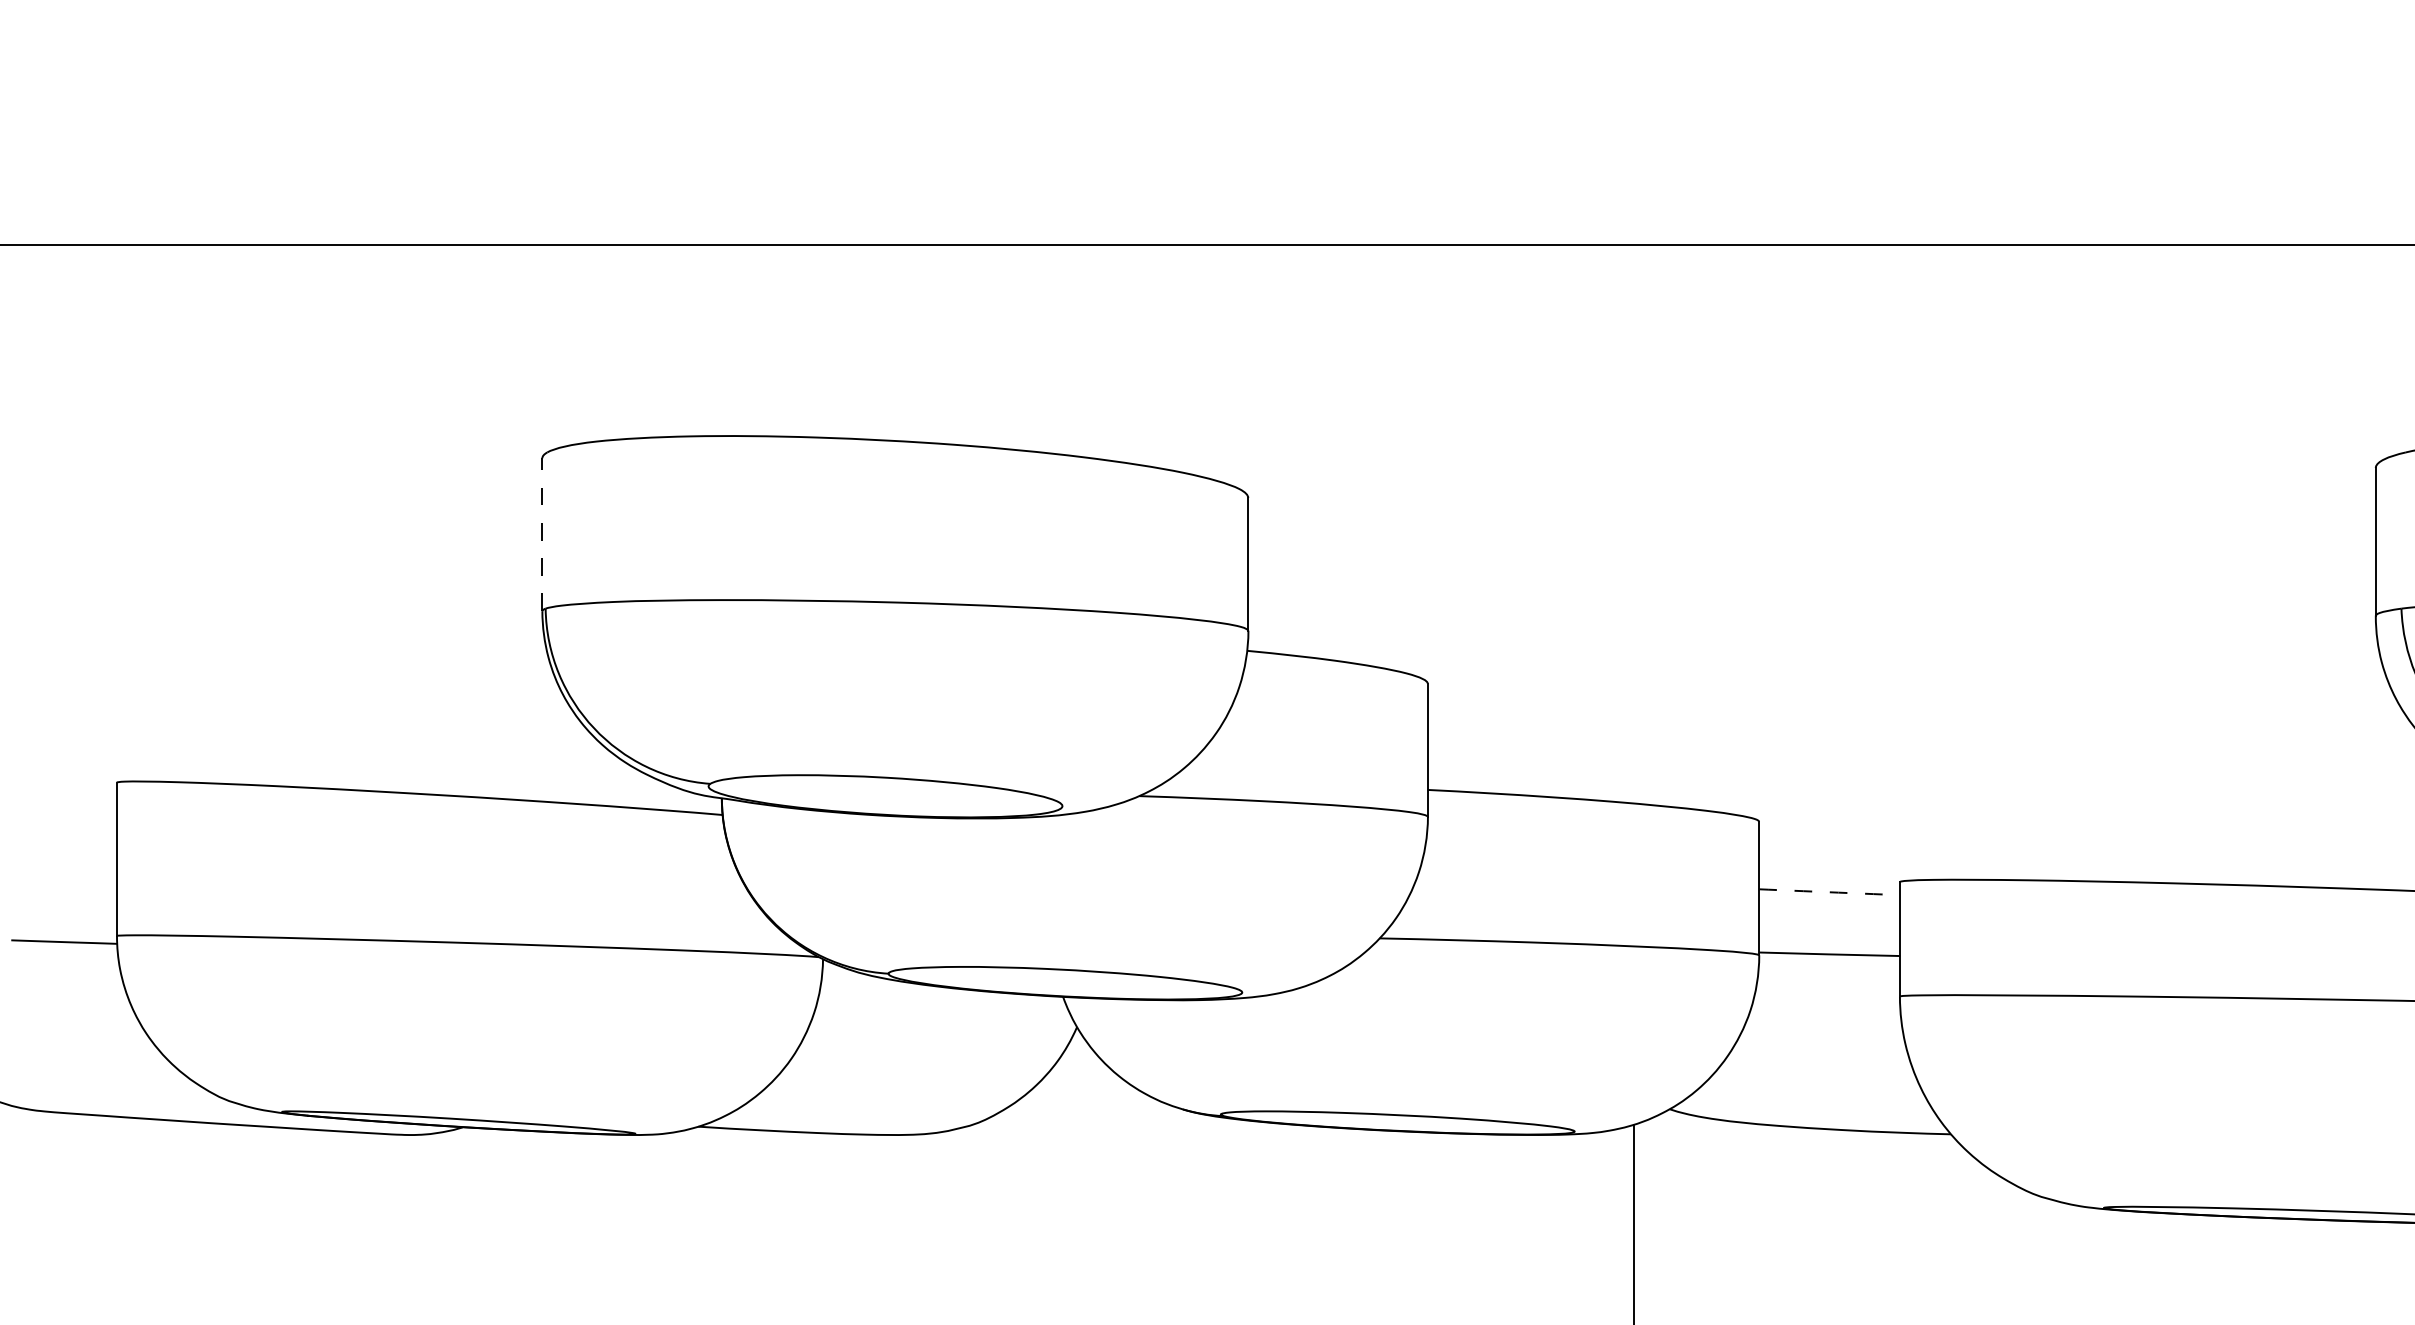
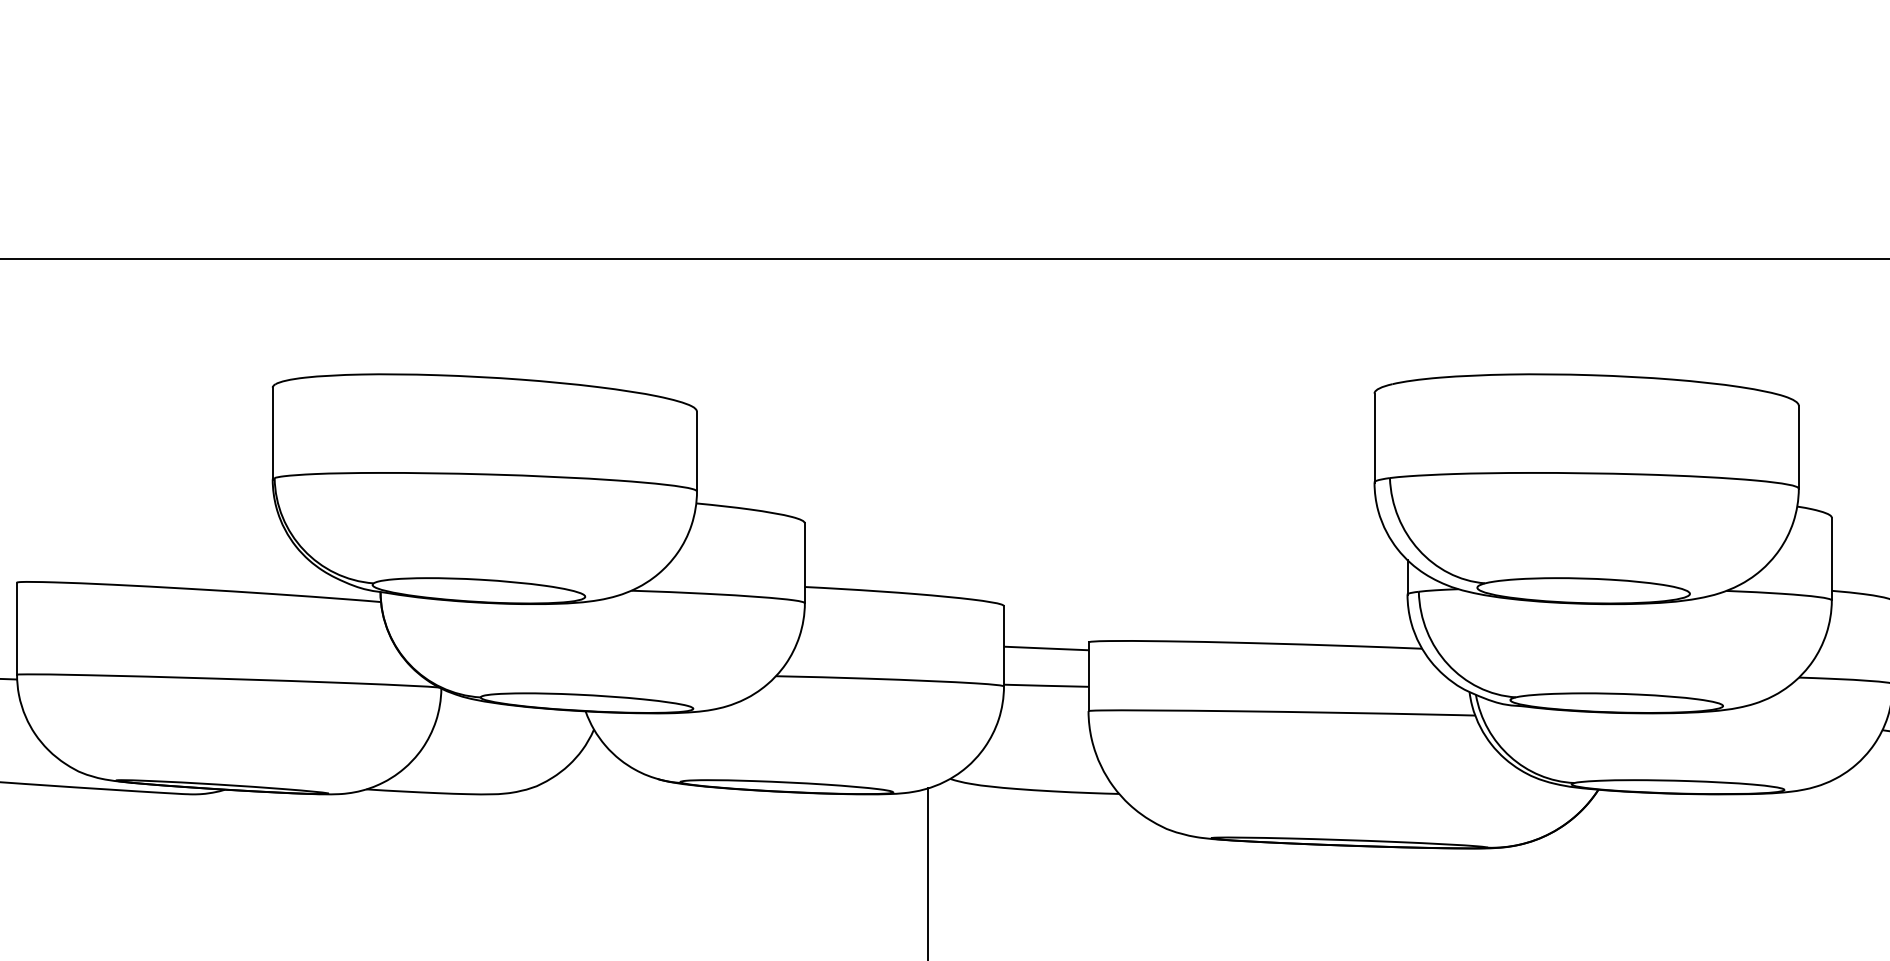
line: (542, 534) -> (272, 433), dashed -> solid
arc: (1829, 892) -> (1046, 648), dashed -> solid

